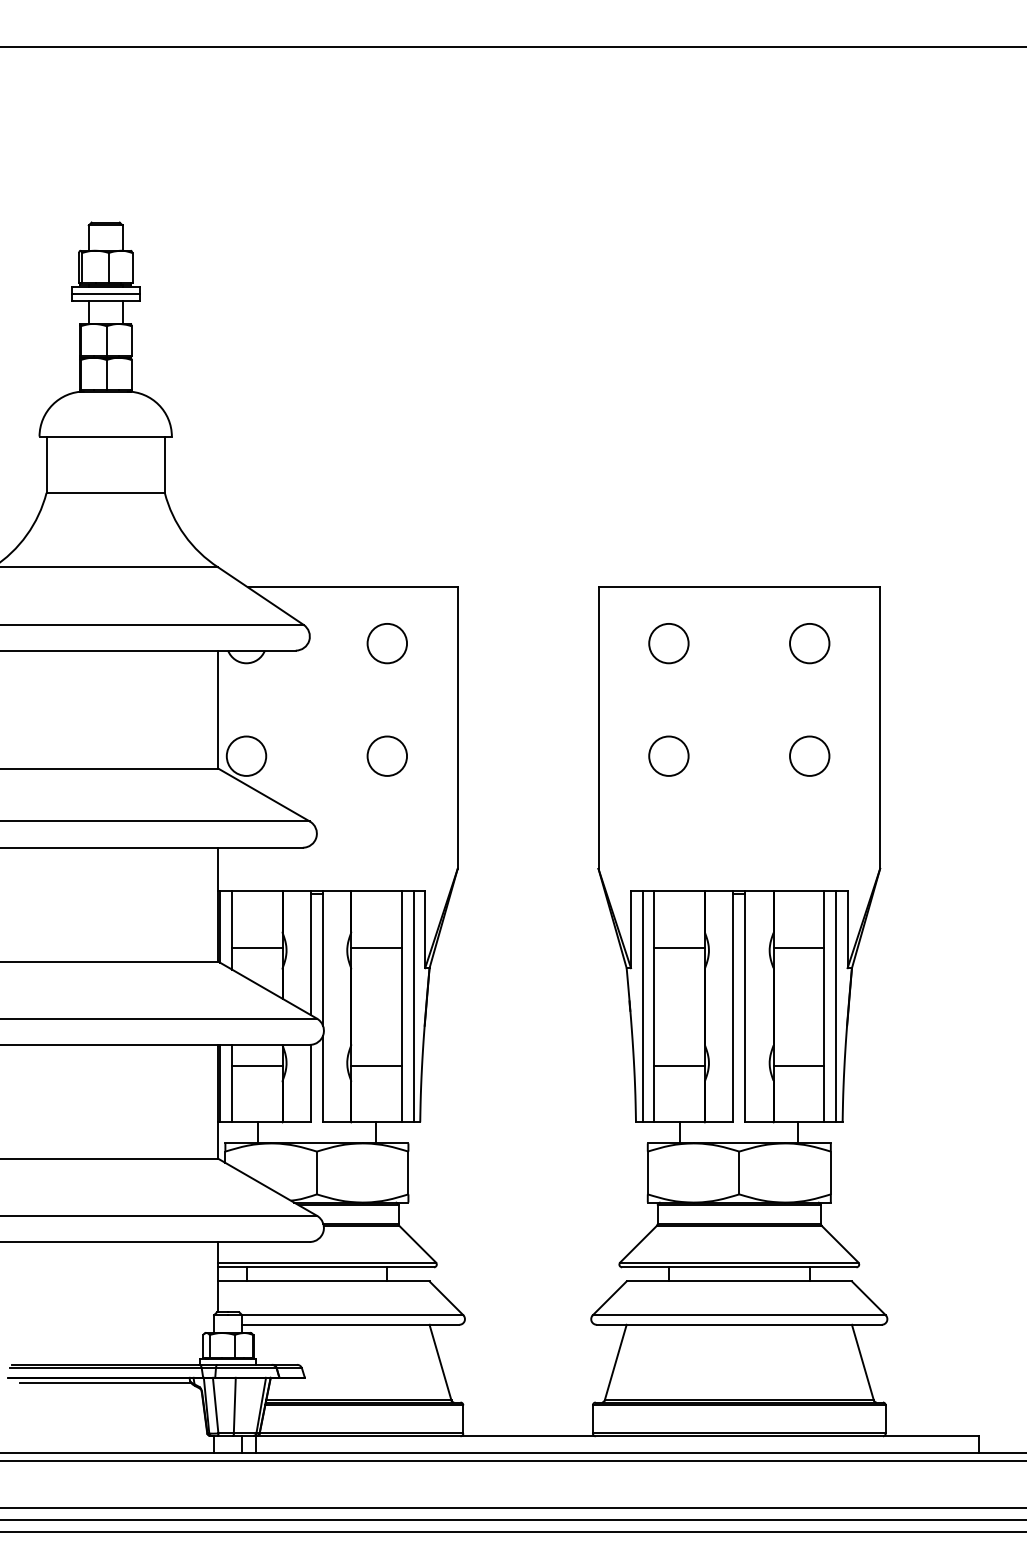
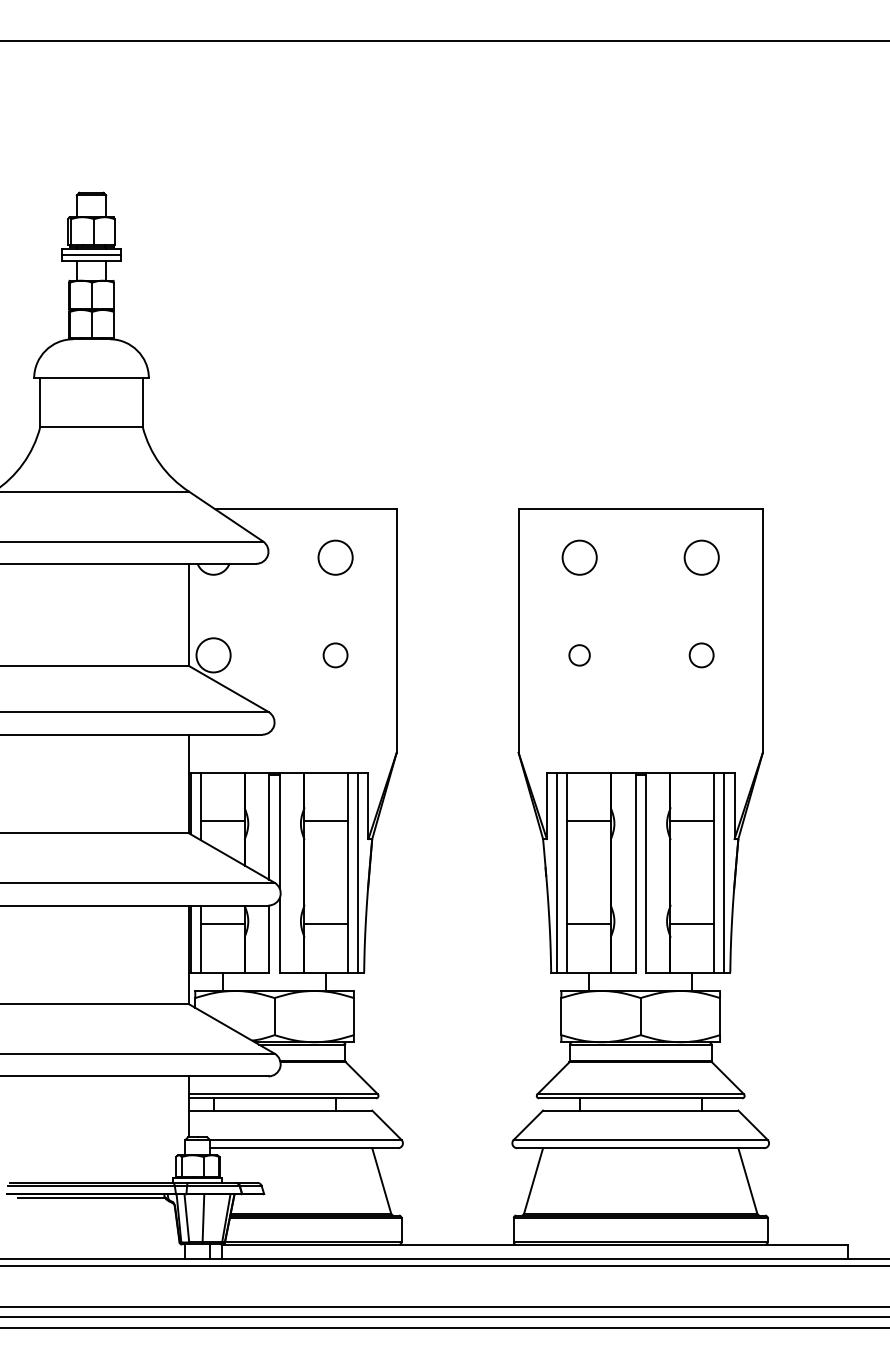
circle: (387, 756) -> (335, 655), size x0.7
circle: (668, 756) -> (579, 655), size x0.6
circle: (809, 756) -> (701, 655), size x0.7

